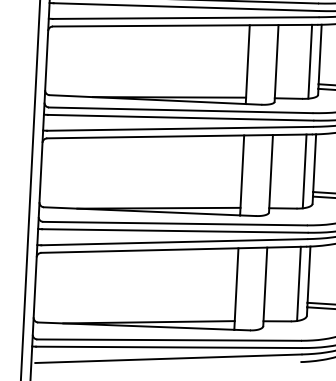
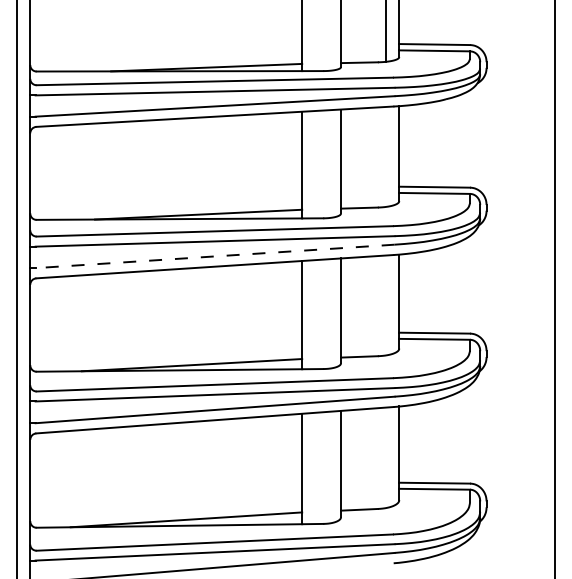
line: (310, 61) -> (386, 156), removed
line: (180, 128) -> (215, 256), solid -> dashed
line: (304, 171) -> (386, 305), removed
line: (299, 283) -> (386, 457), removed

